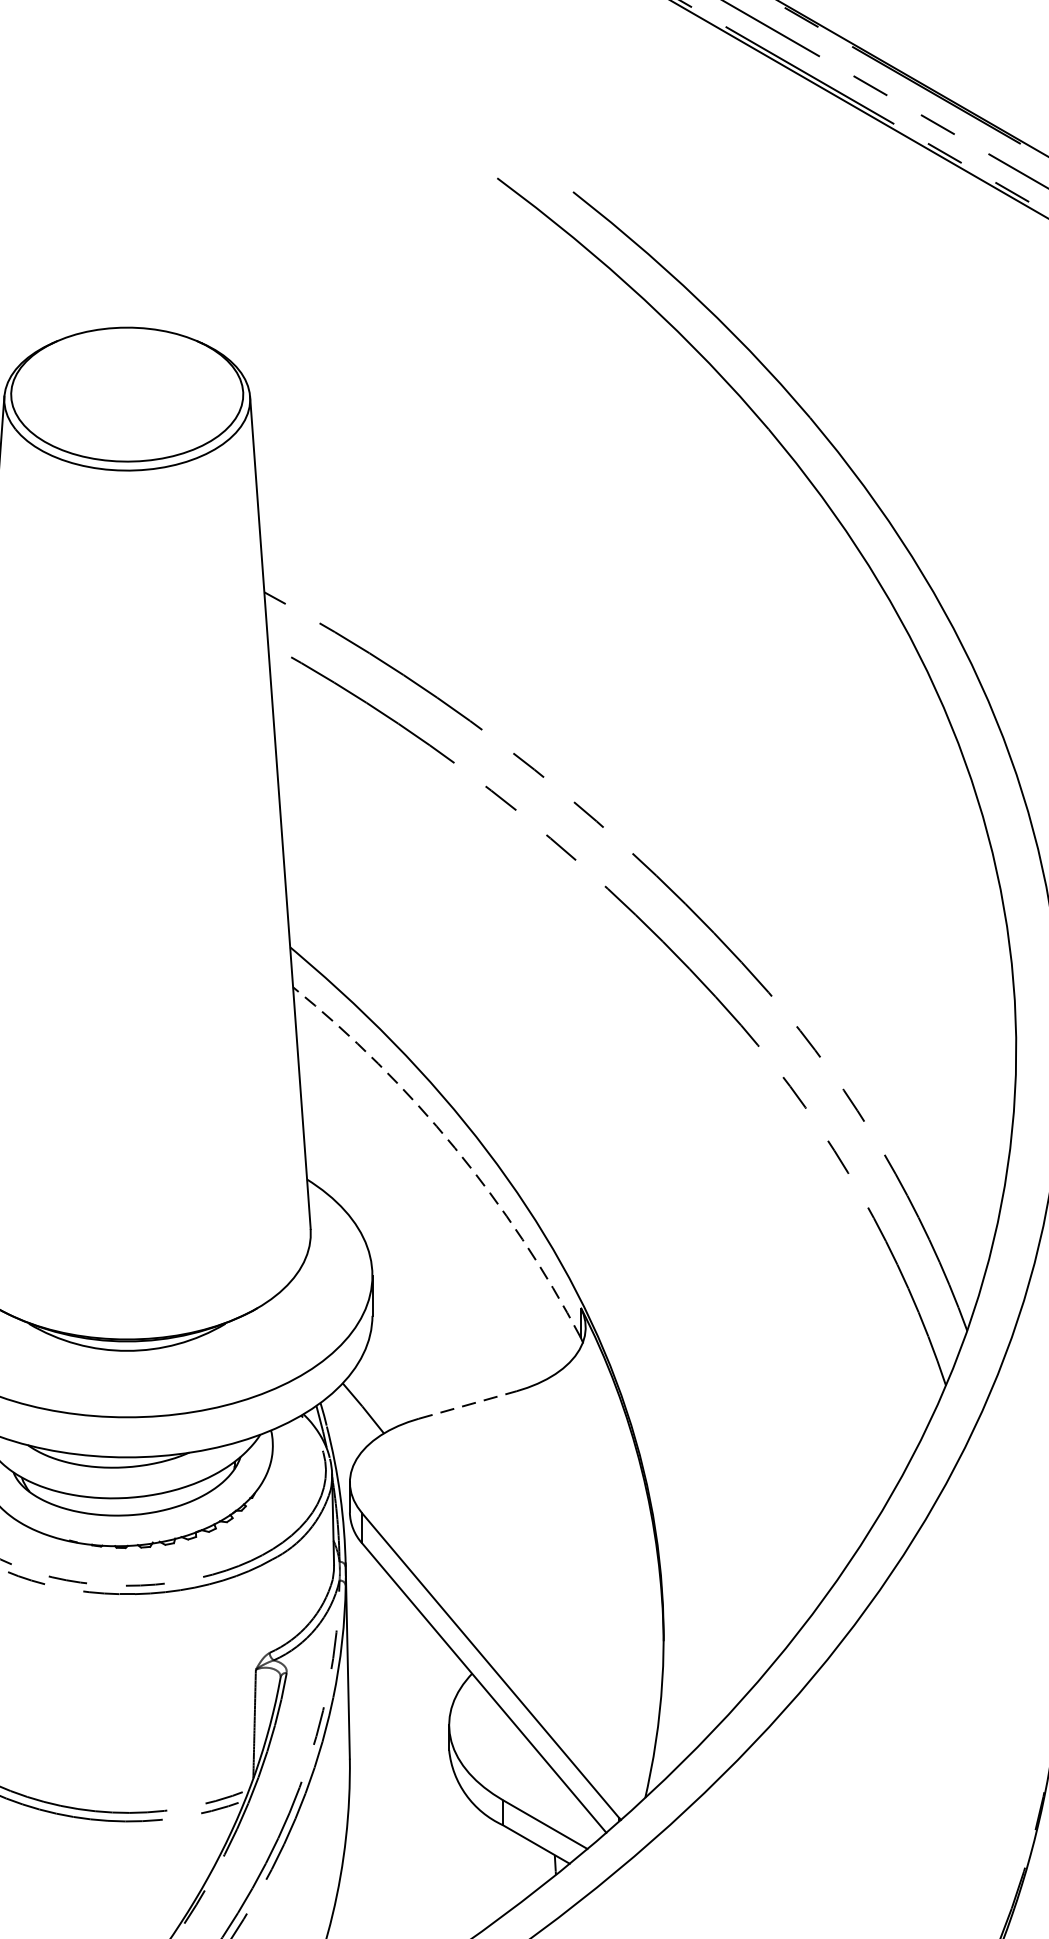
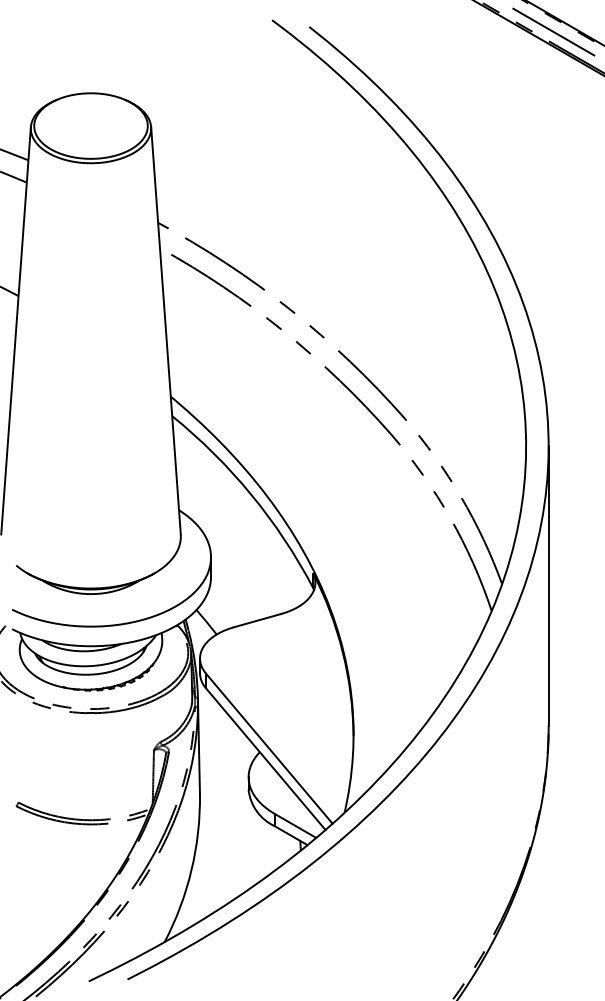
arc: (455, 1147) -> (251, 494), dashed -> solid
line: (467, 1404) -> (257, 620), dashed -> solid

